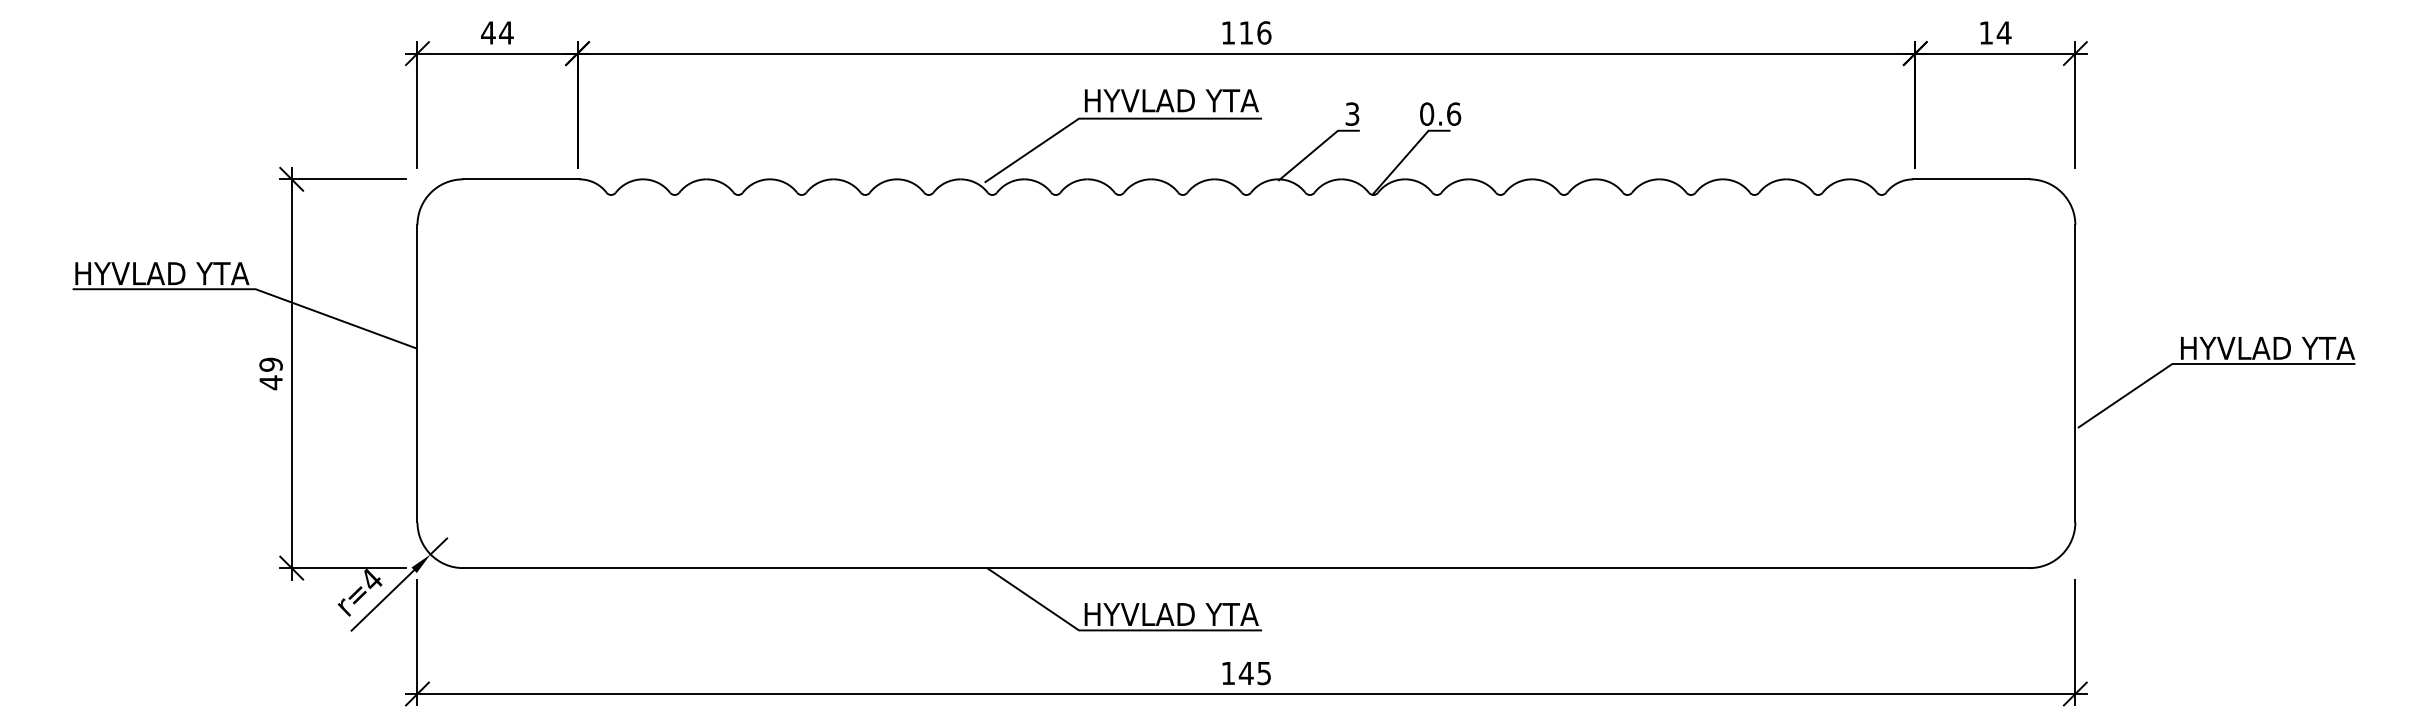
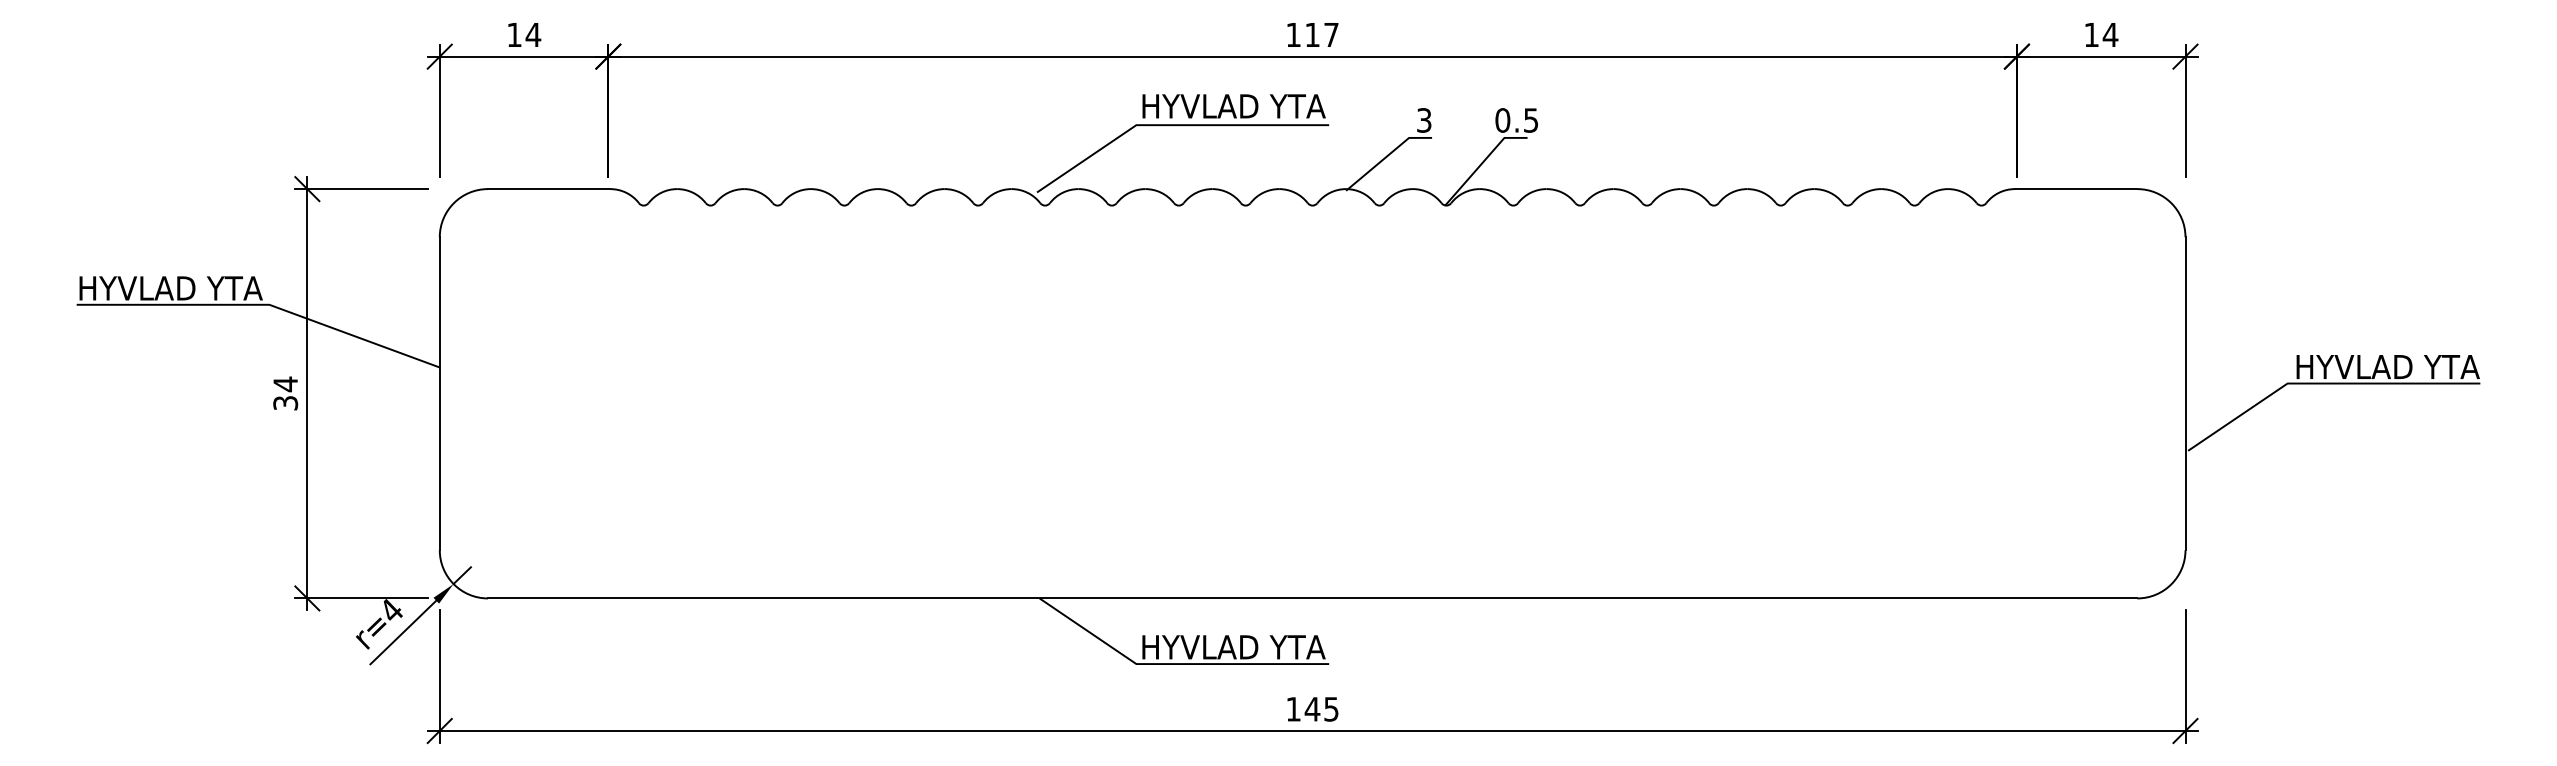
text: (488, 32) -> (514, 34), 44 -> 14
text: (1264, 32) -> (1331, 34), 116 -> 117
text: (1453, 114) -> (1530, 120), 0.6 -> 0.5
text: (270, 373) -> (285, 393), 49 -> 34

